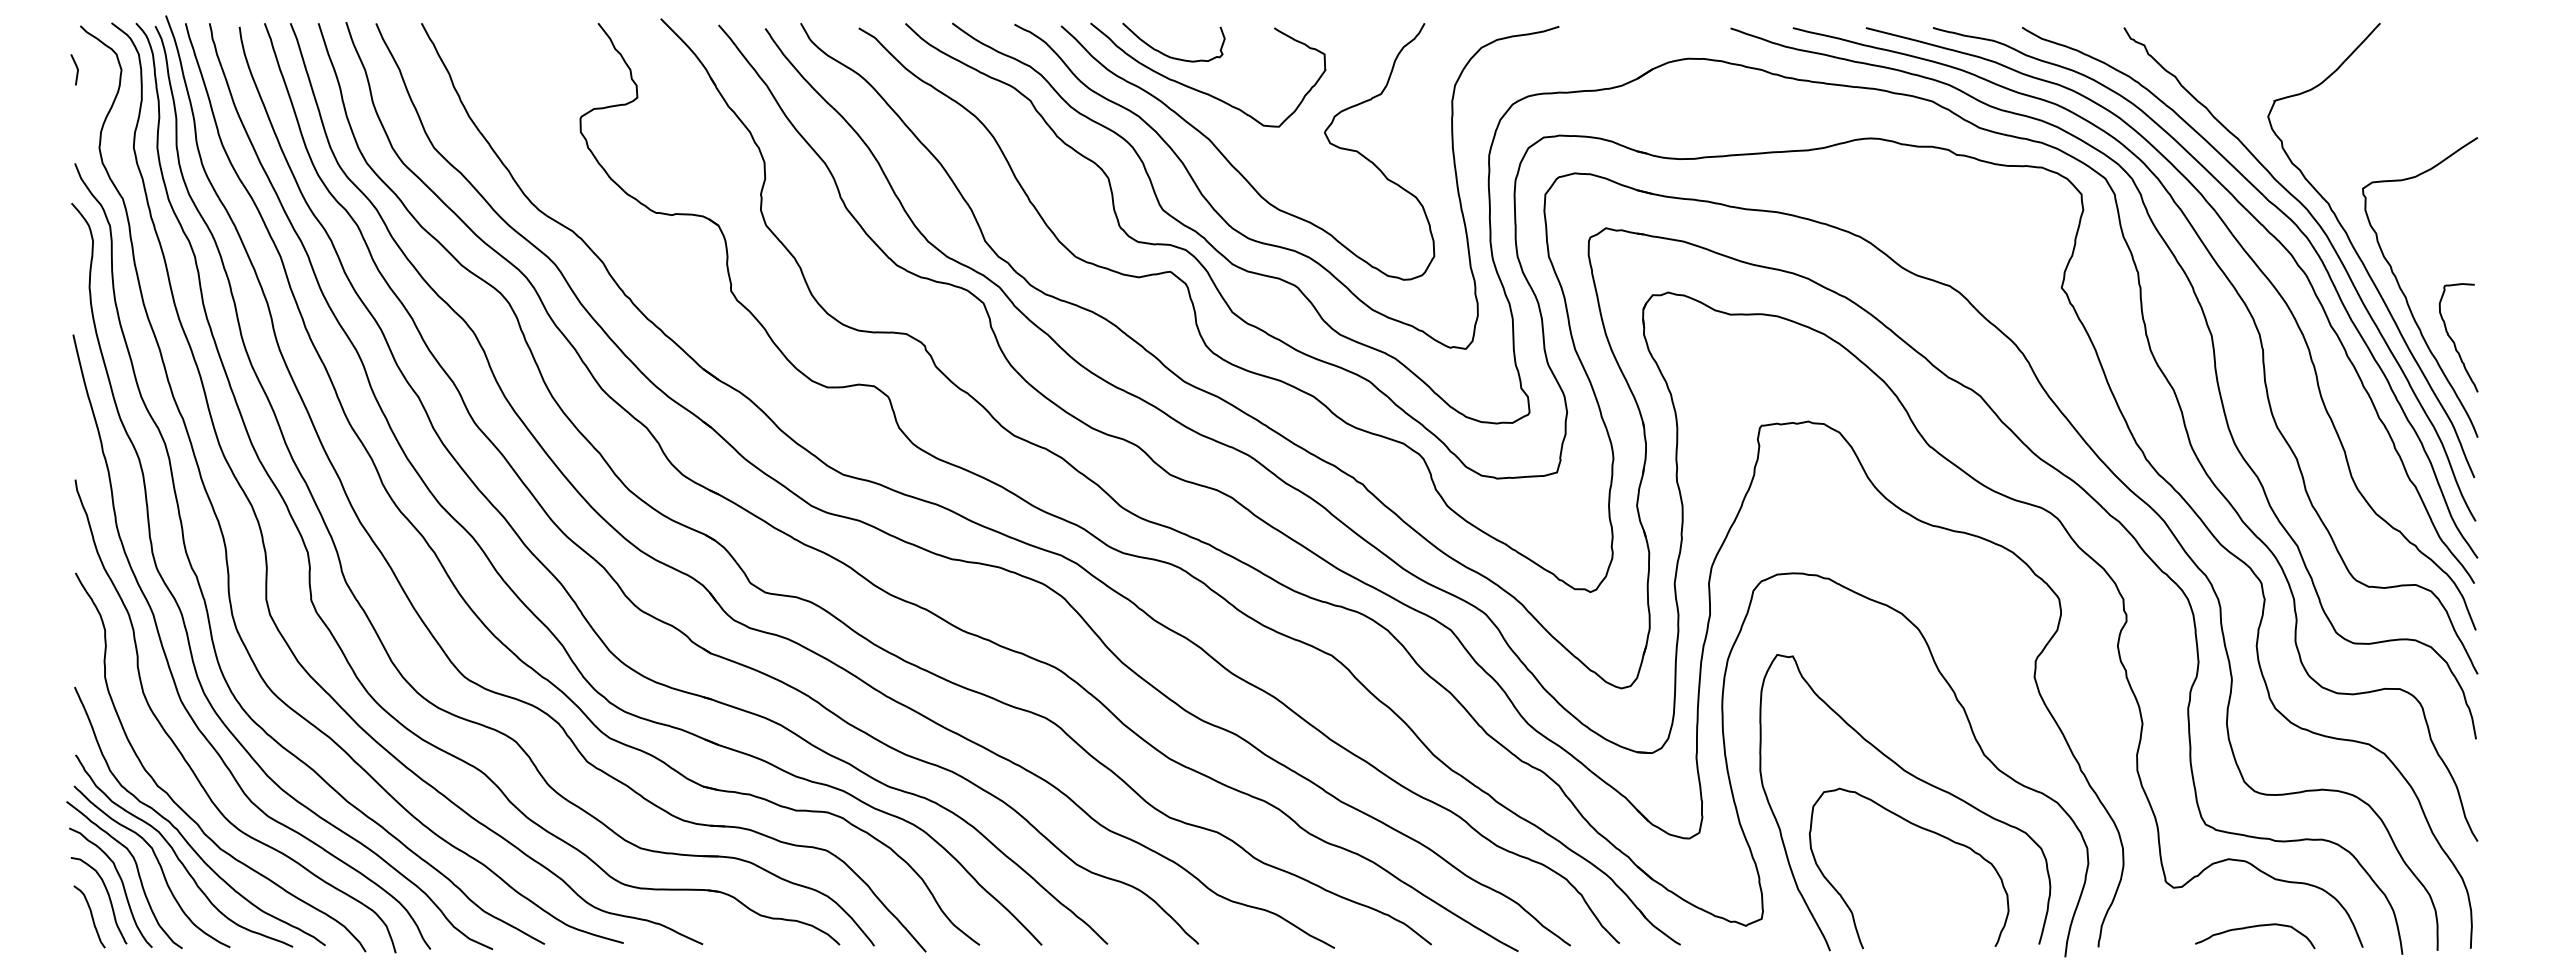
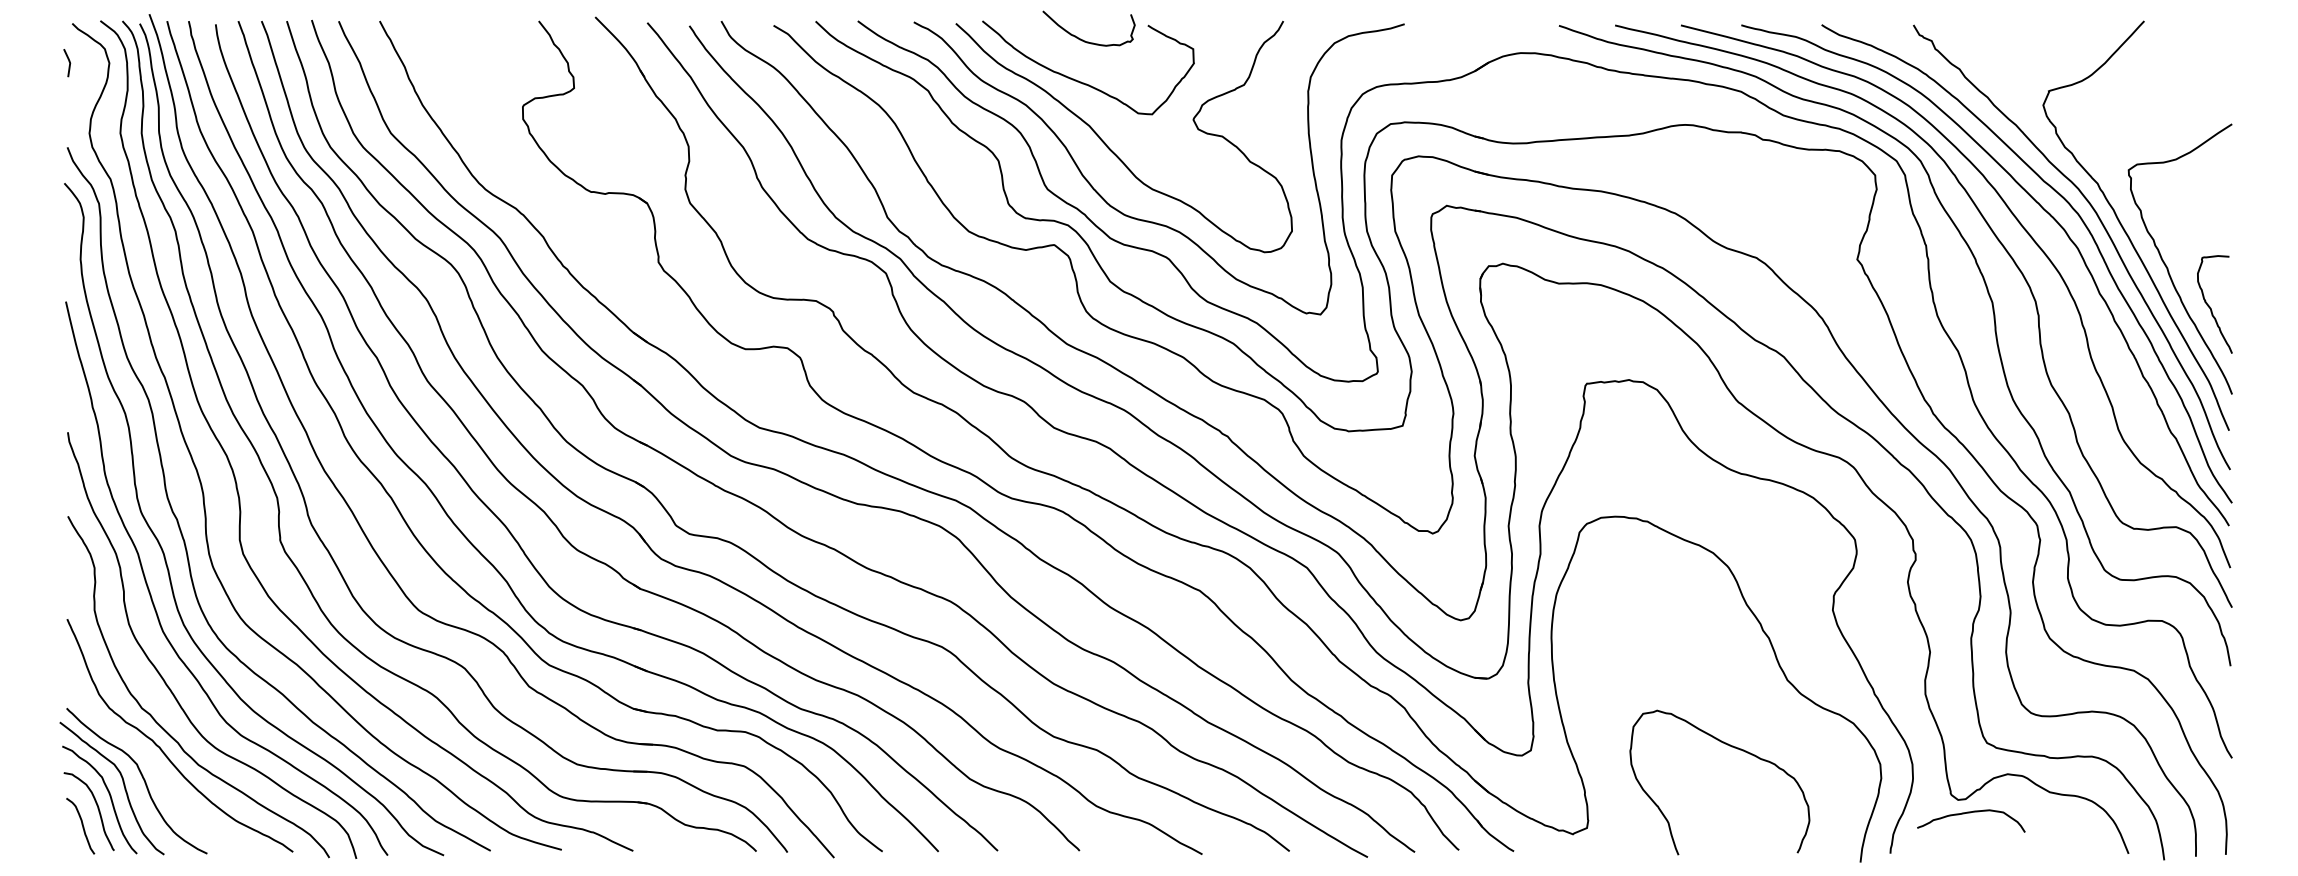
curve: (1166, 54) -> (1082, 39), moved
curve: (1917, 779) -> (1727, 702), removed
curve: (178, 856) -> (160, 771), removed
curve: (2255, 927) -> (1971, 813), moved

